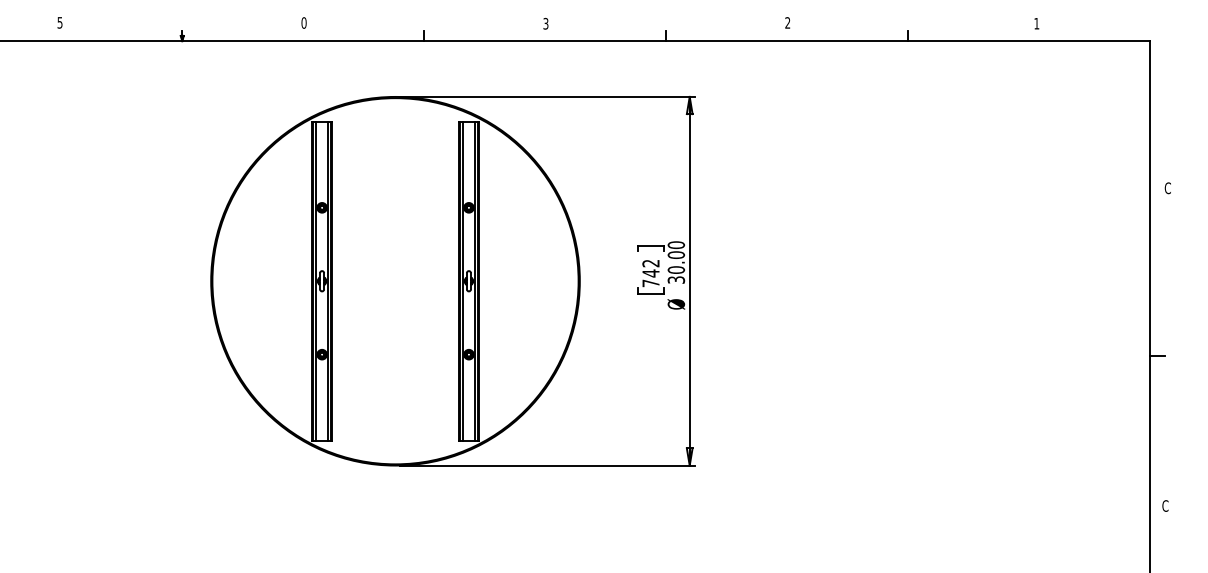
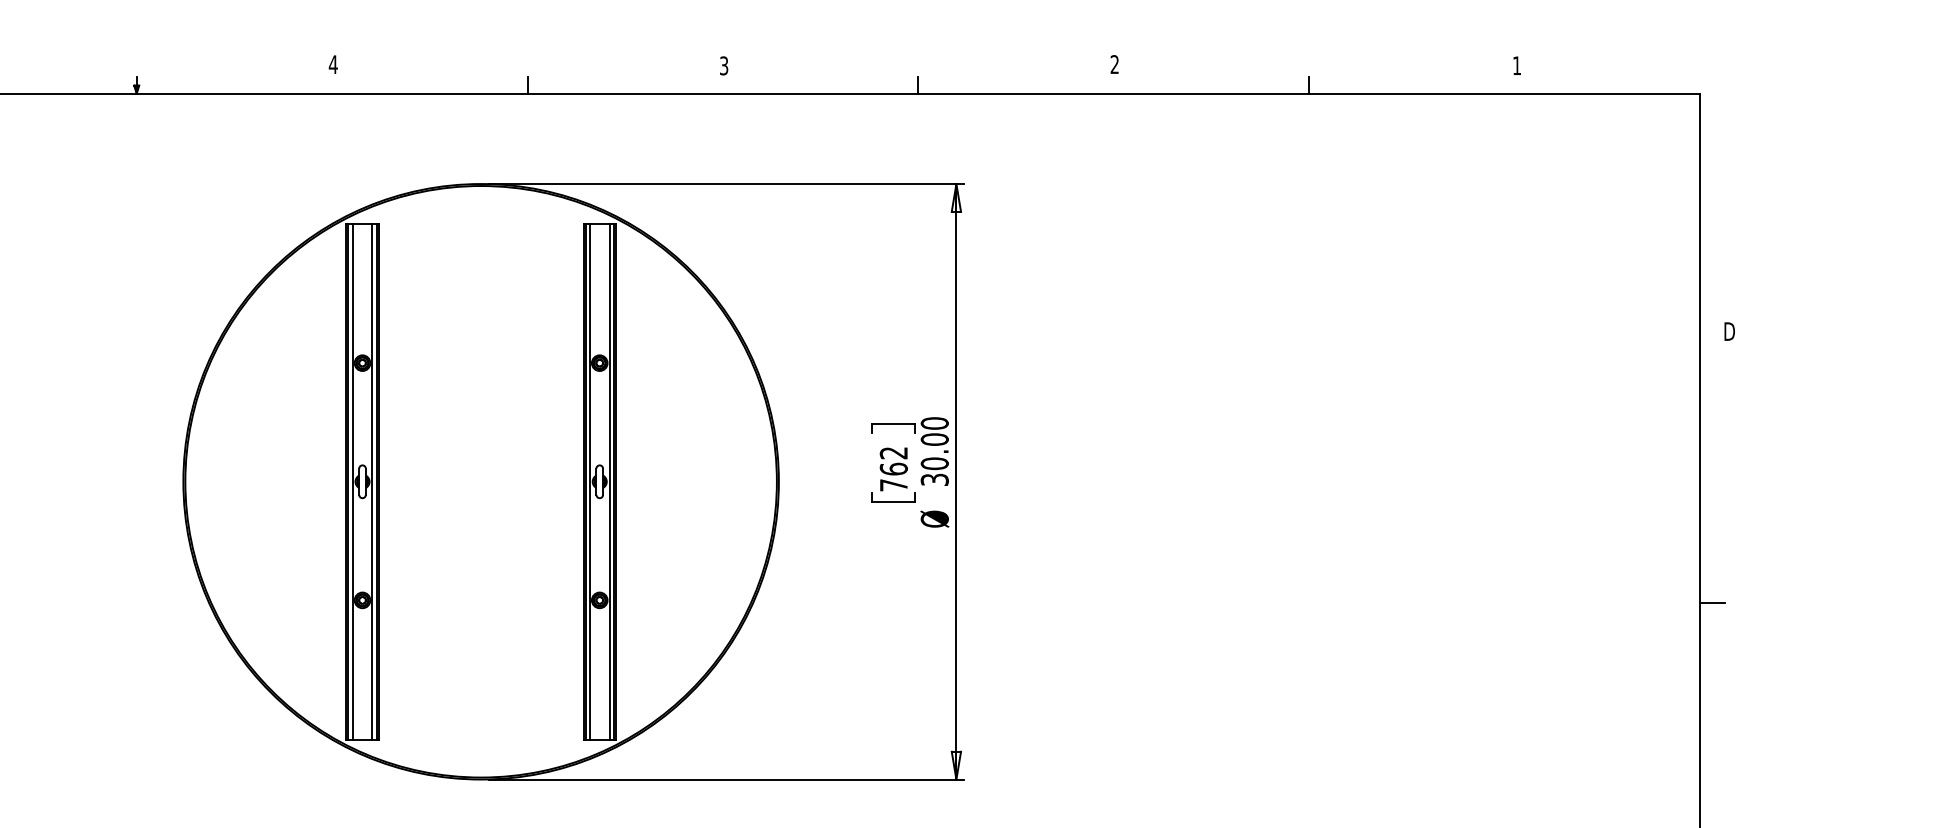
text: (303, 22) -> (332, 63), 0 -> 4
text: (1167, 188) -> (1728, 331), C -> D
text: (650, 273) -> (893, 469), 742 -> 762

